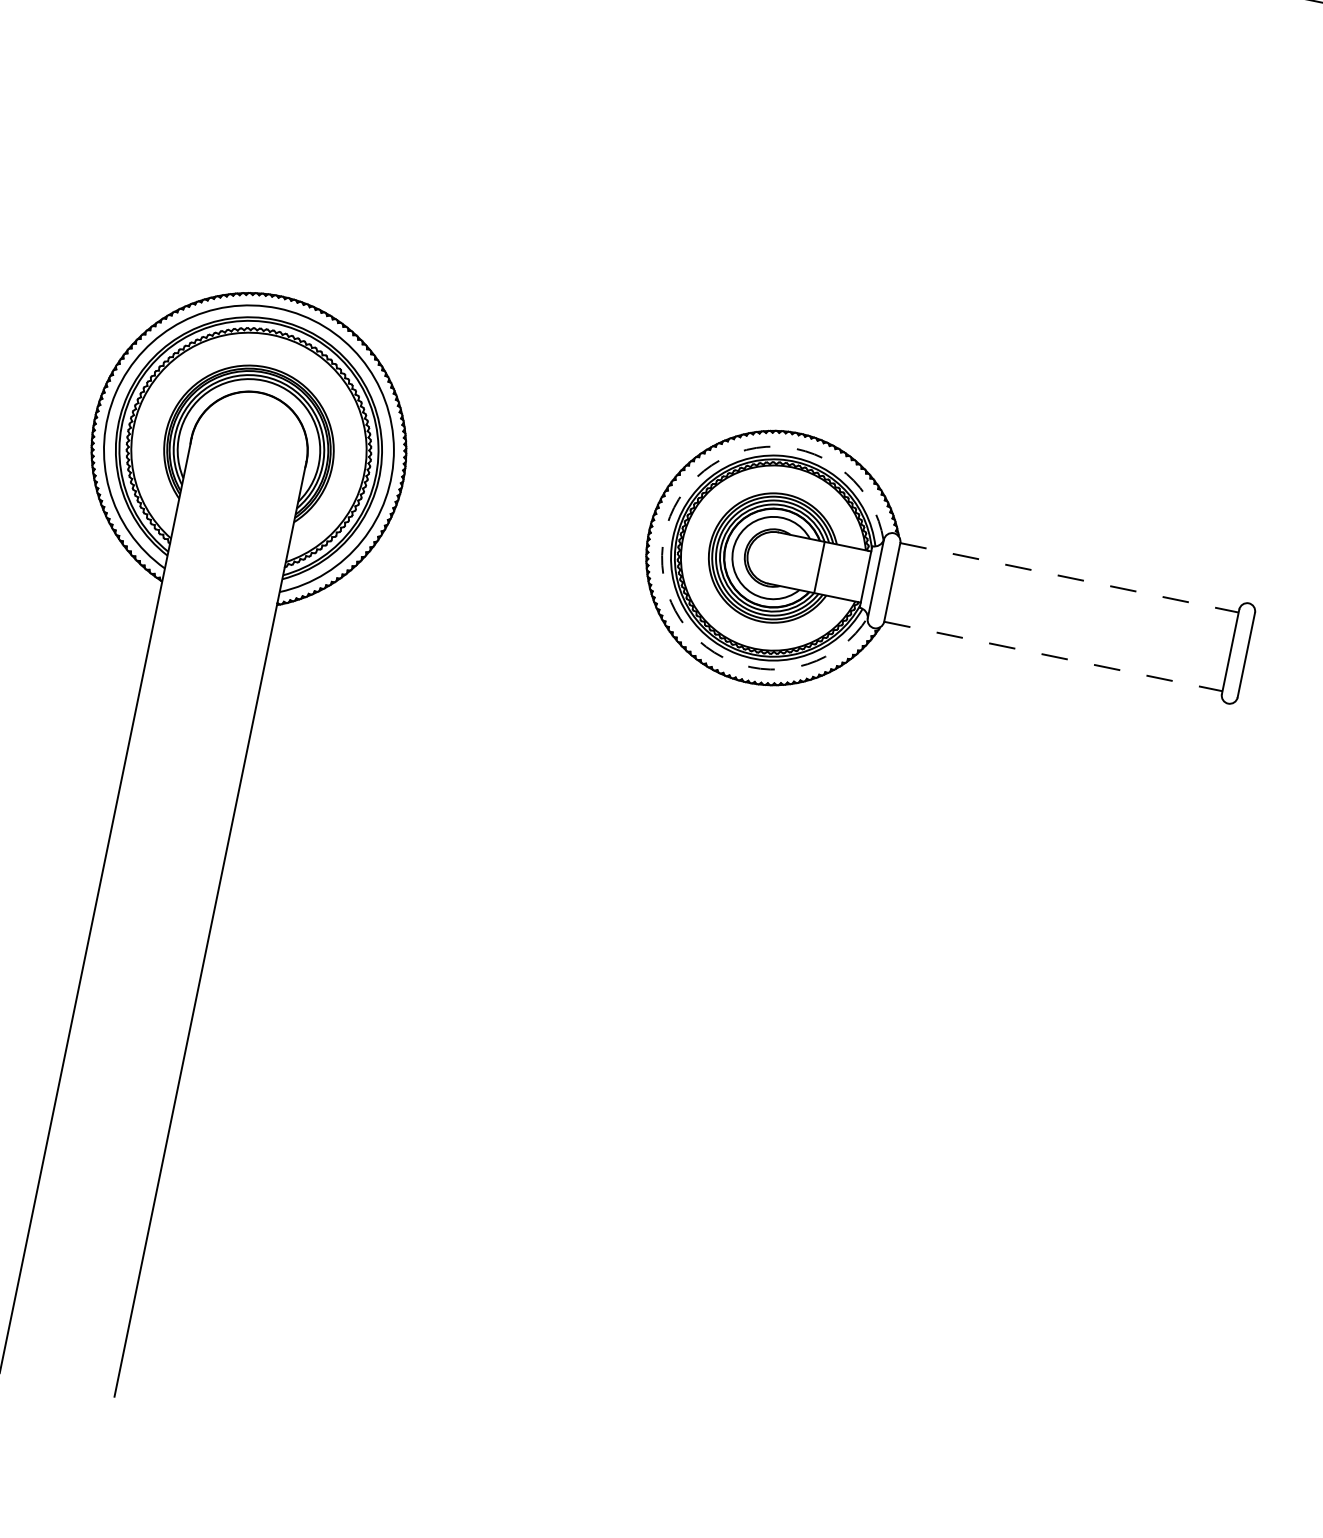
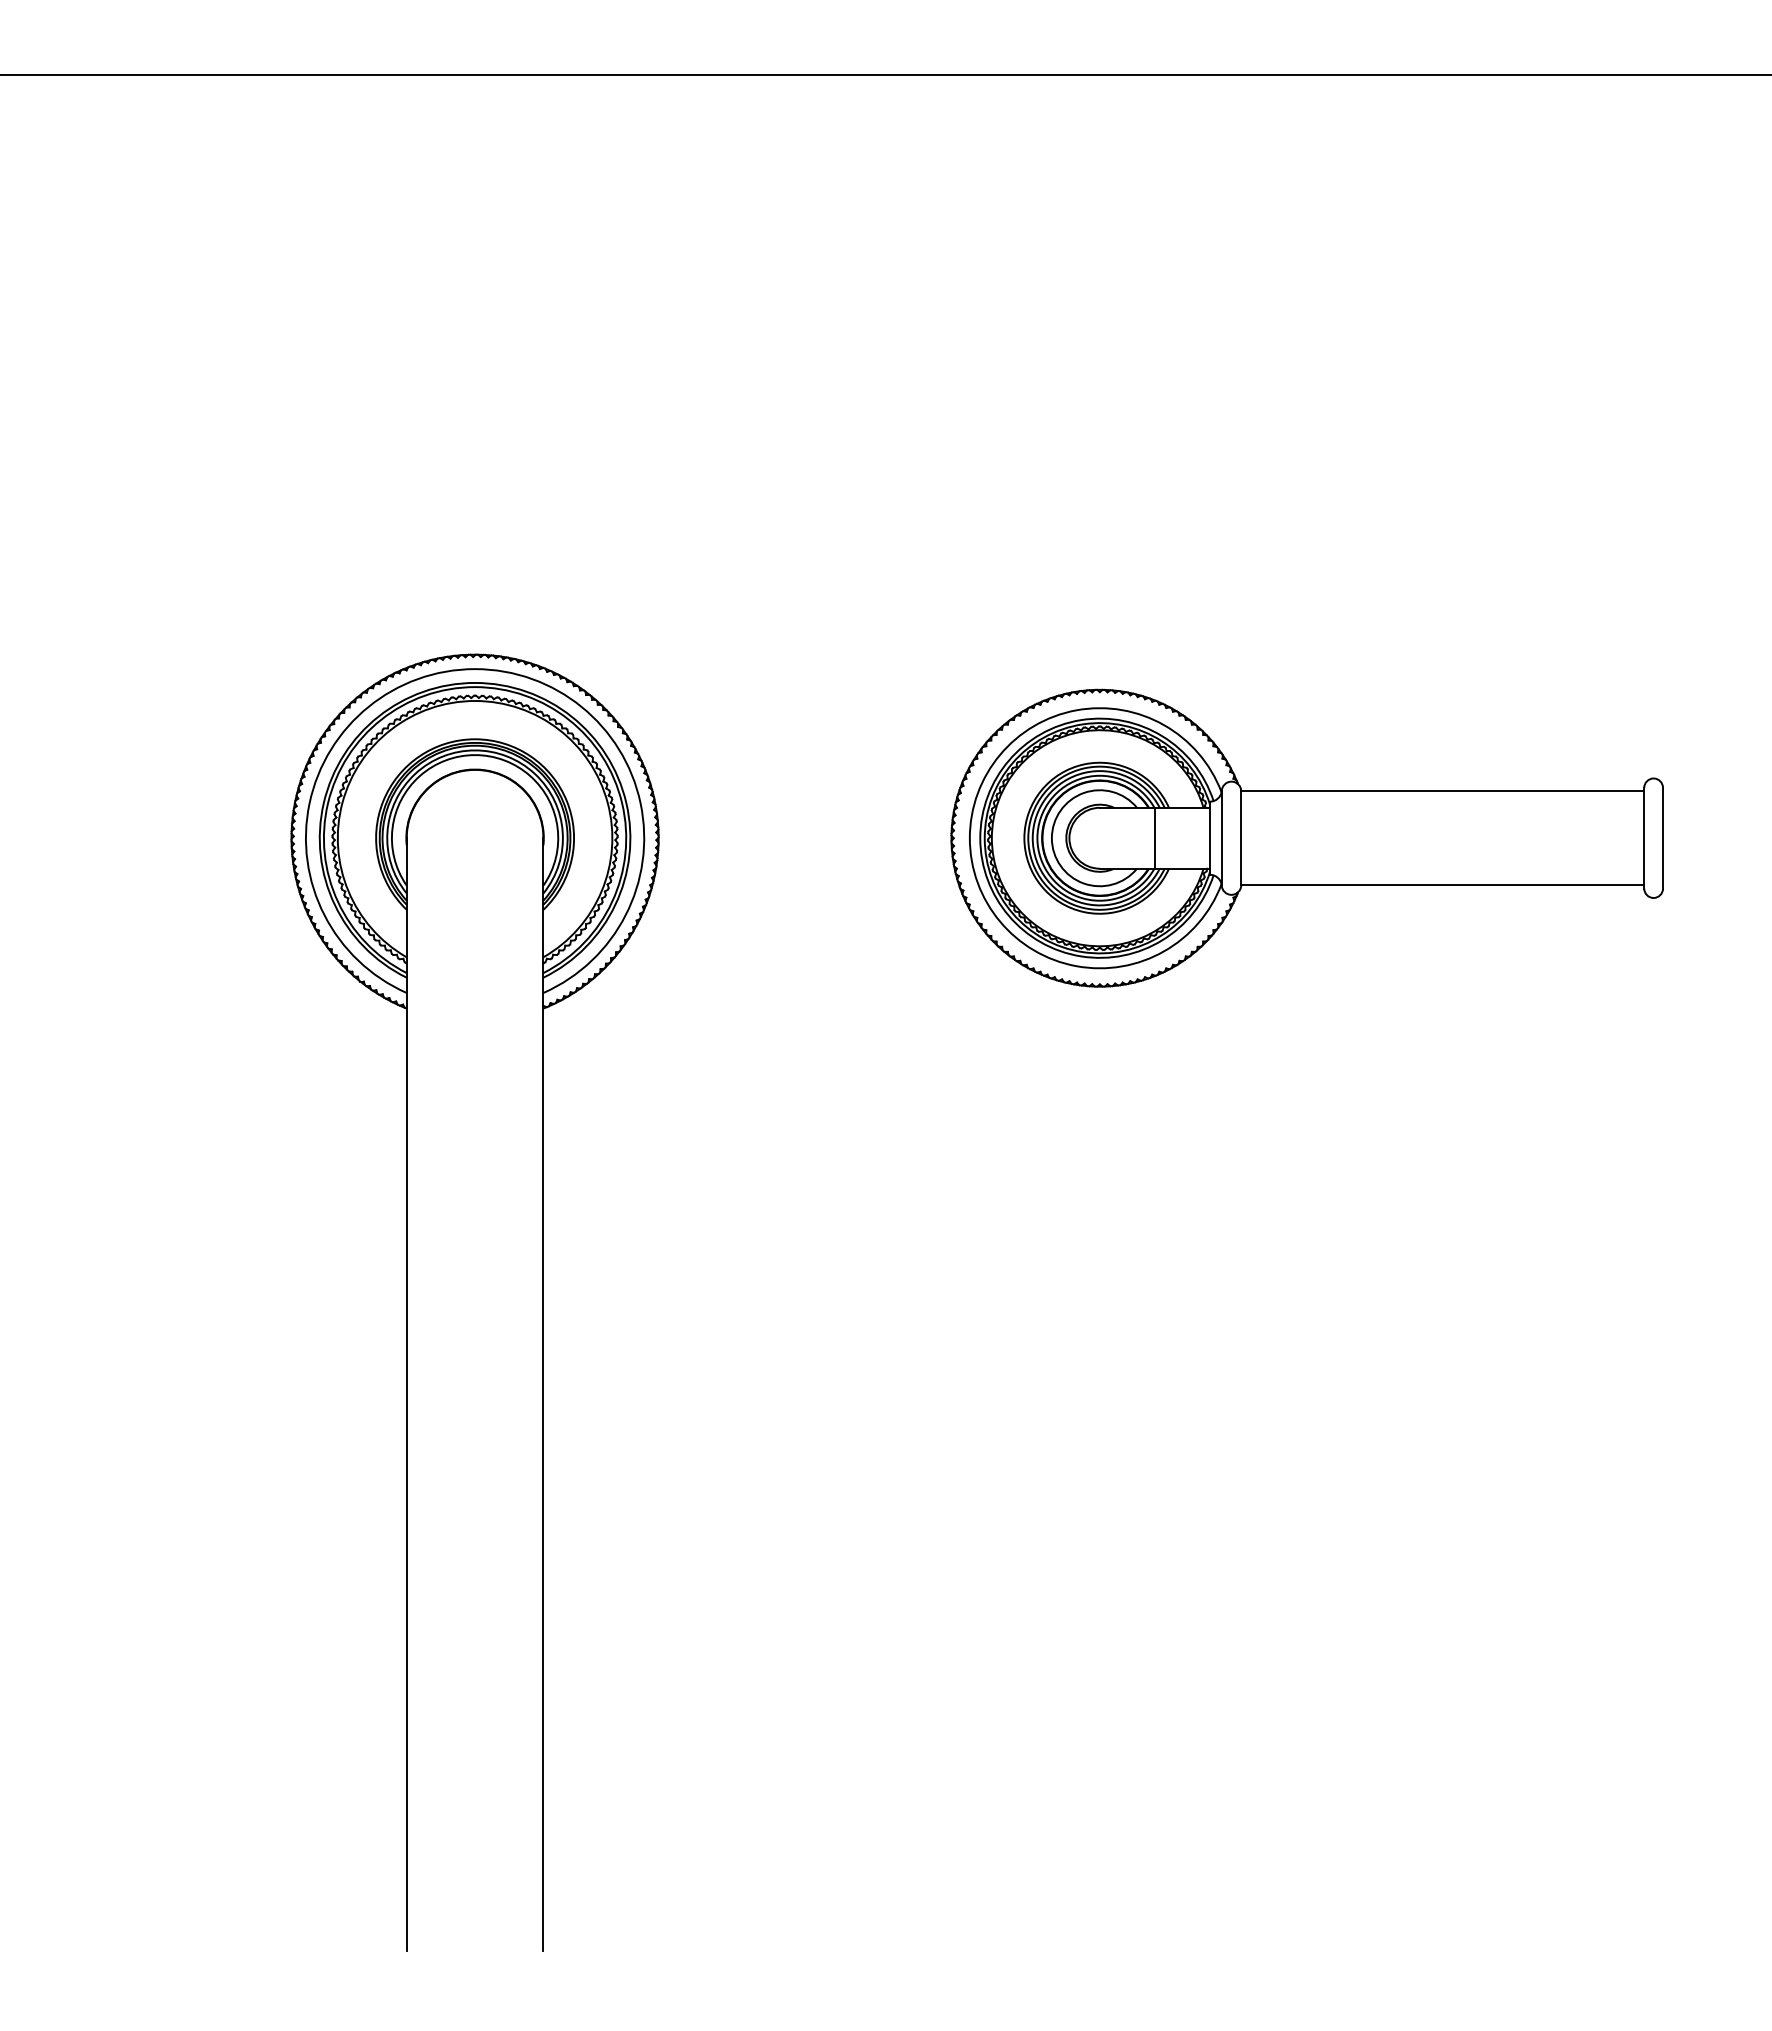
arc: (664, 535) -> (969, 838), dashed -> solid
line: (1069, 577) -> (1442, 791), dashed -> solid
line: (1053, 656) -> (1442, 885), dashed -> solid

